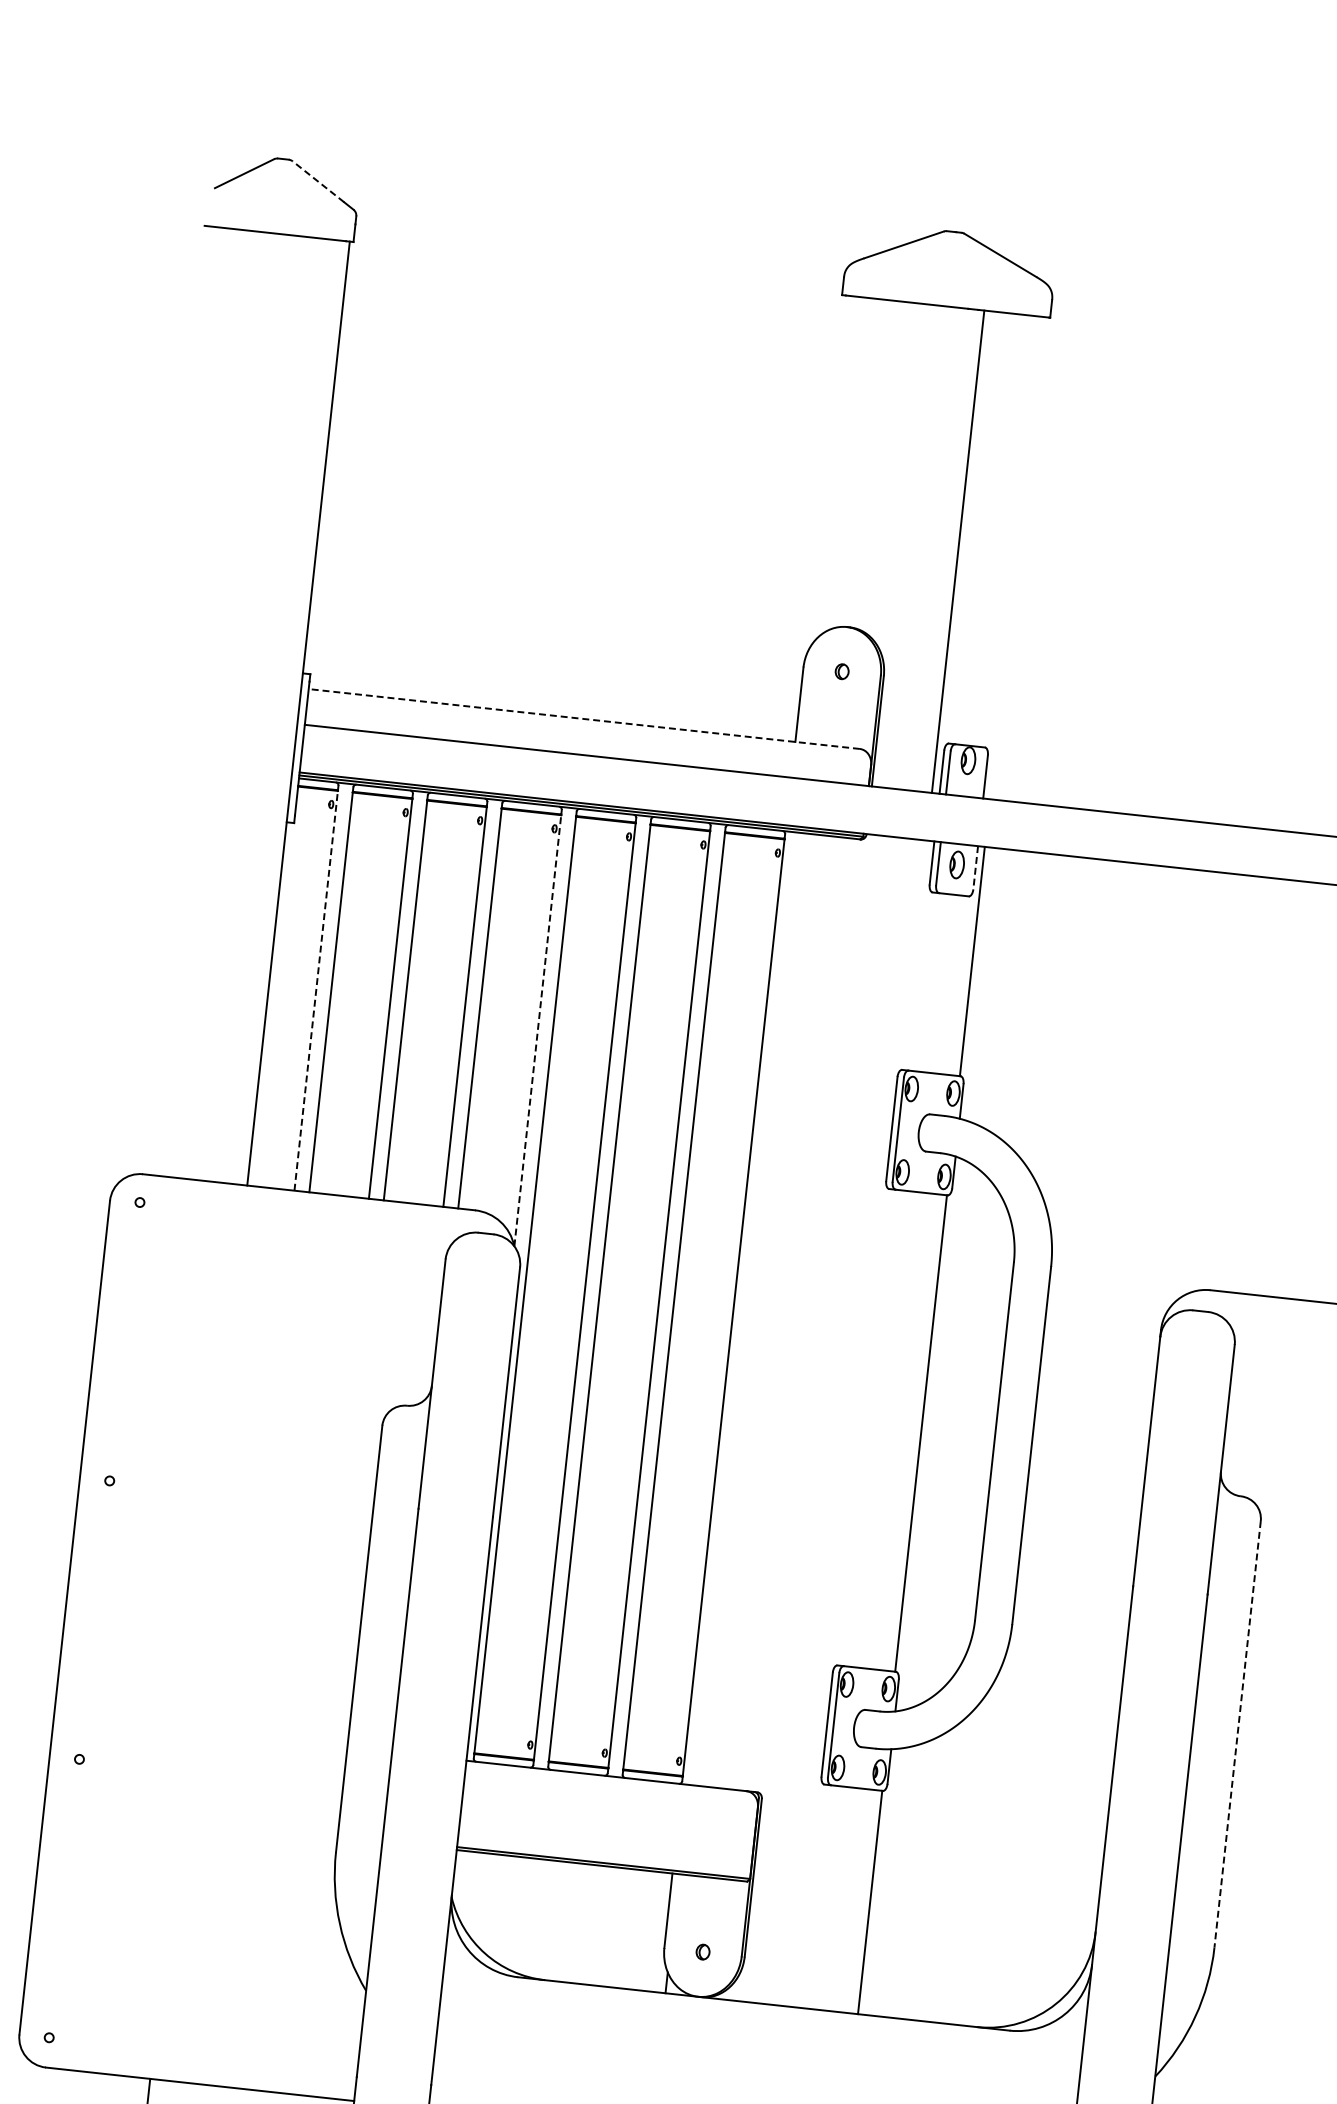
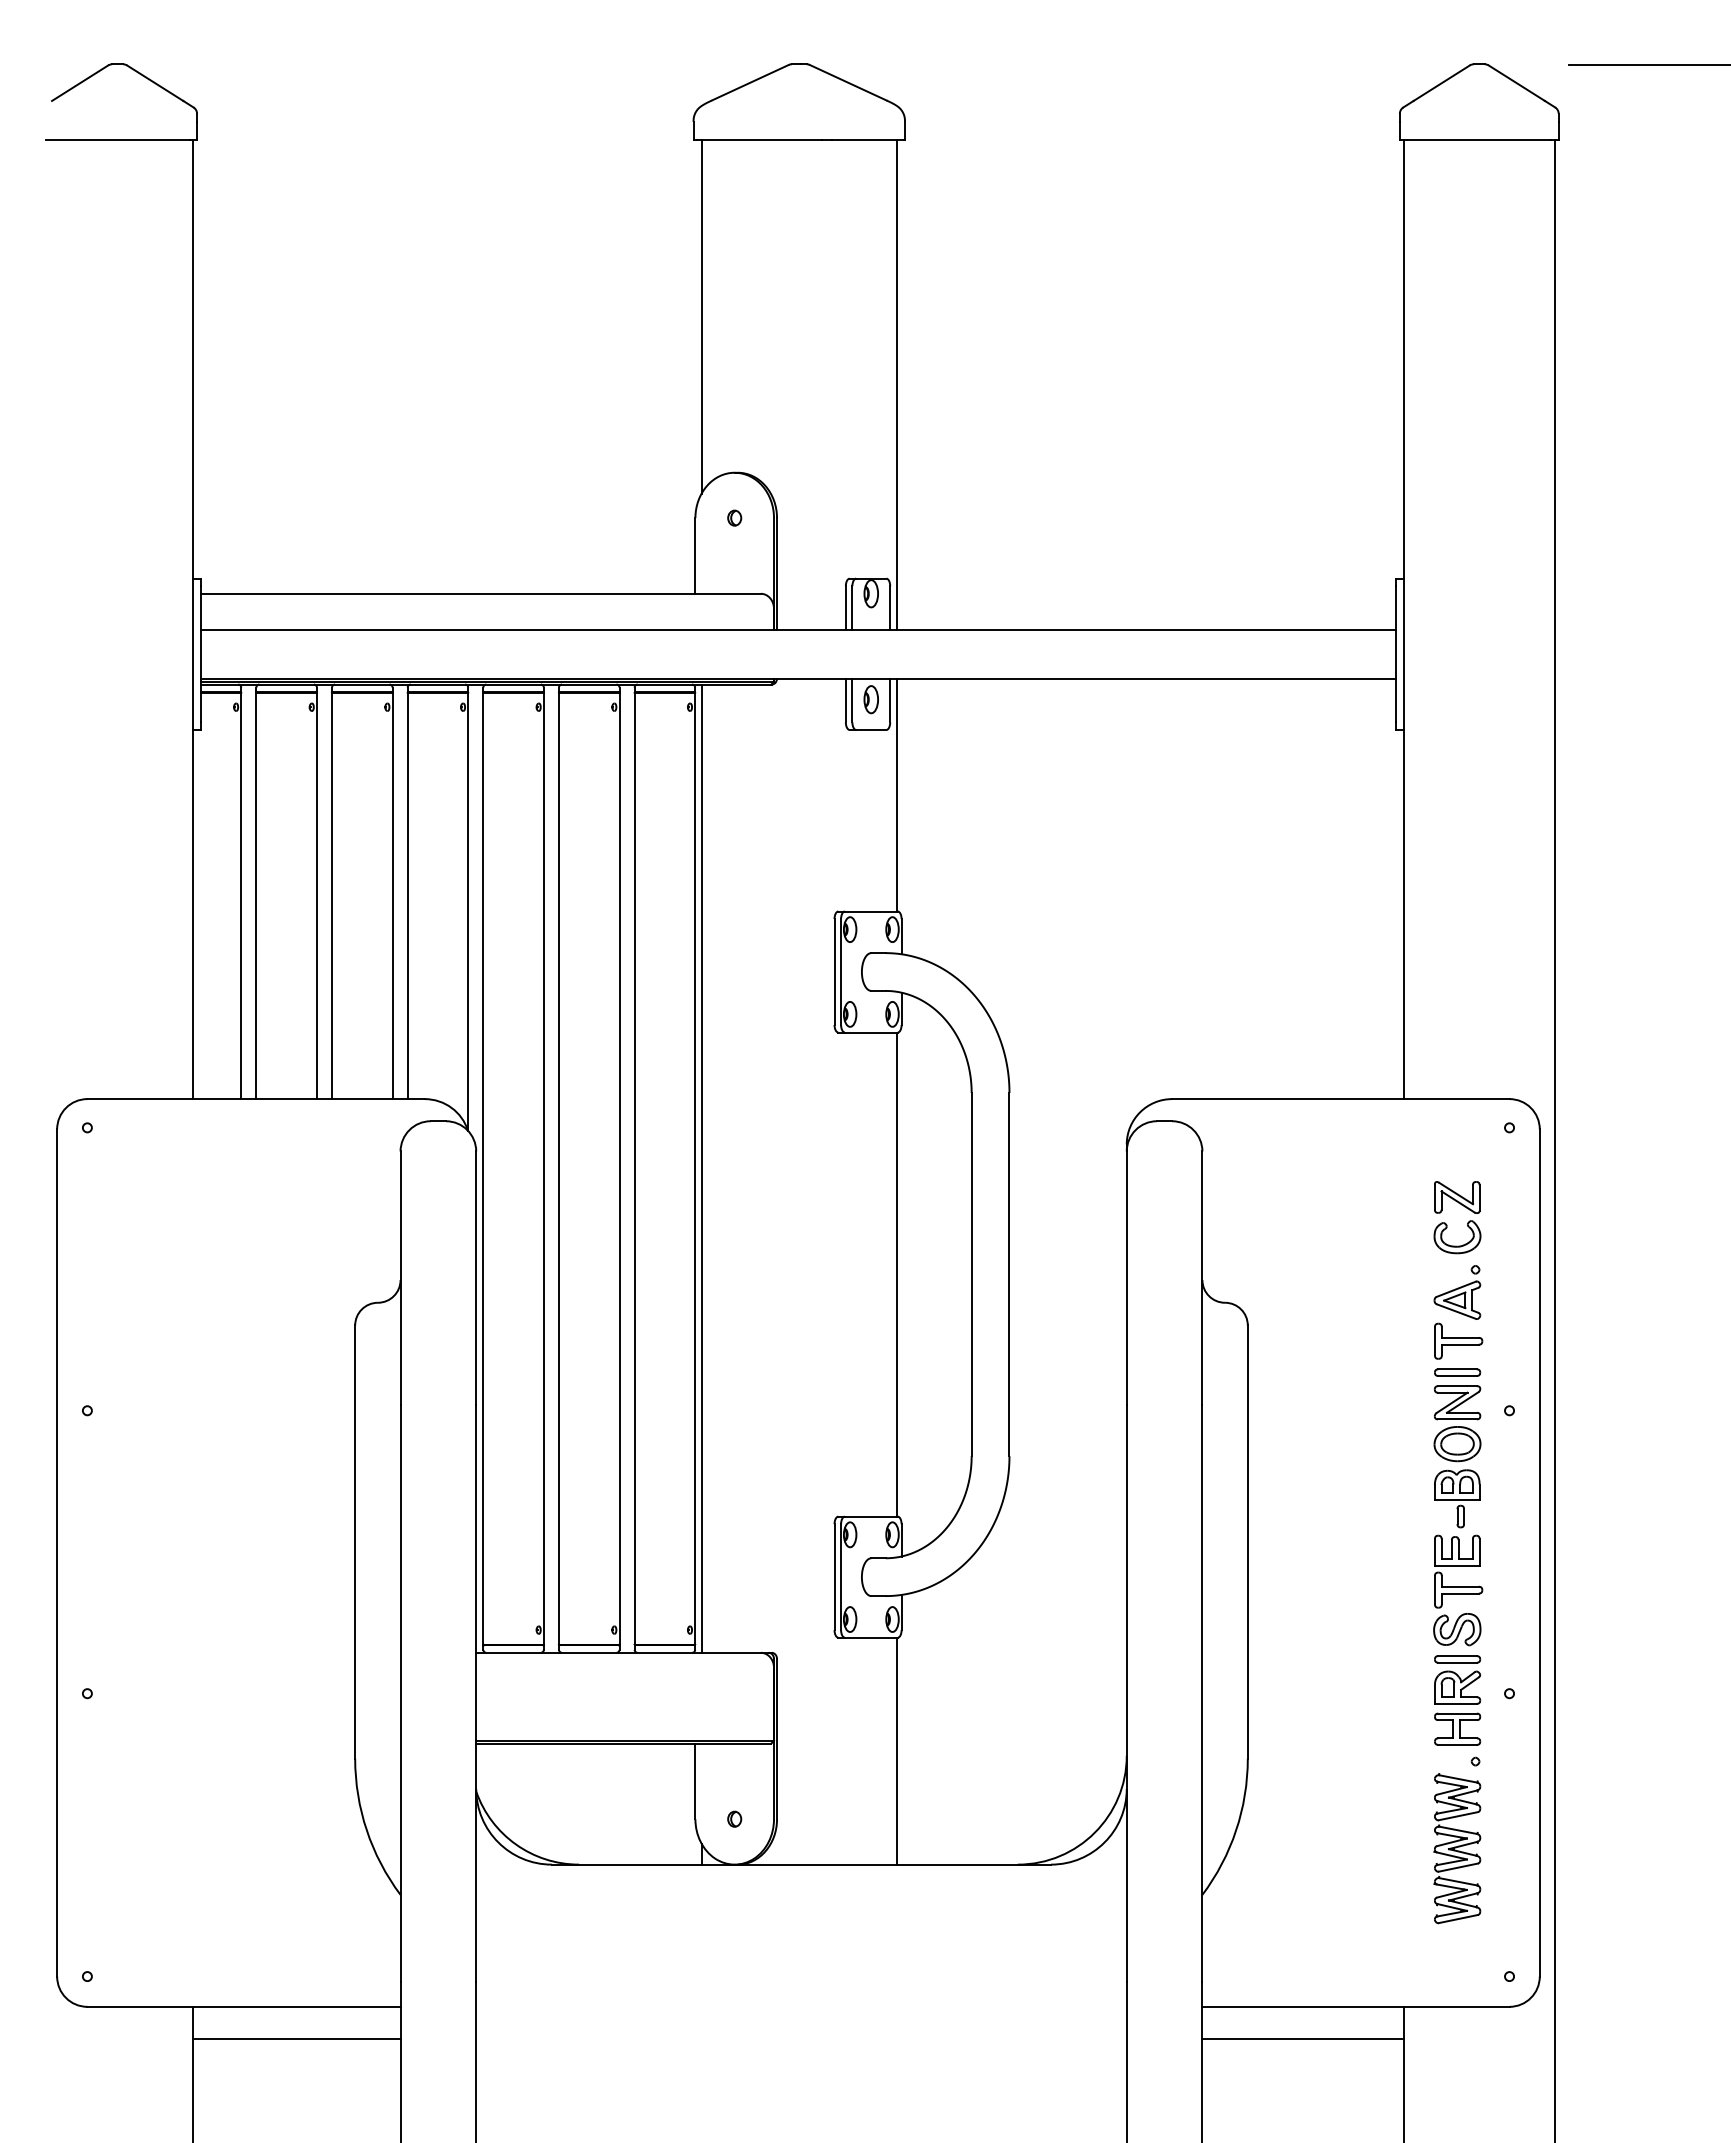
line: (317, 180) -> (154, 82), dashed -> solid
line: (831, 469) -> (701, 316), added
line: (958, 551) -> (897, 384), moved
line: (583, 718) -> (480, 593), dashed -> solid
line: (975, 867) -> (890, 700), dashed -> solid
line: (316, 990) -> (241, 895), dashed -> solid
line: (538, 1030) -> (468, 911), dashed -> solid
line: (739, 1308) -> (701, 1168), added
line: (1237, 1734) -> (1247, 1542), dashed -> solid

